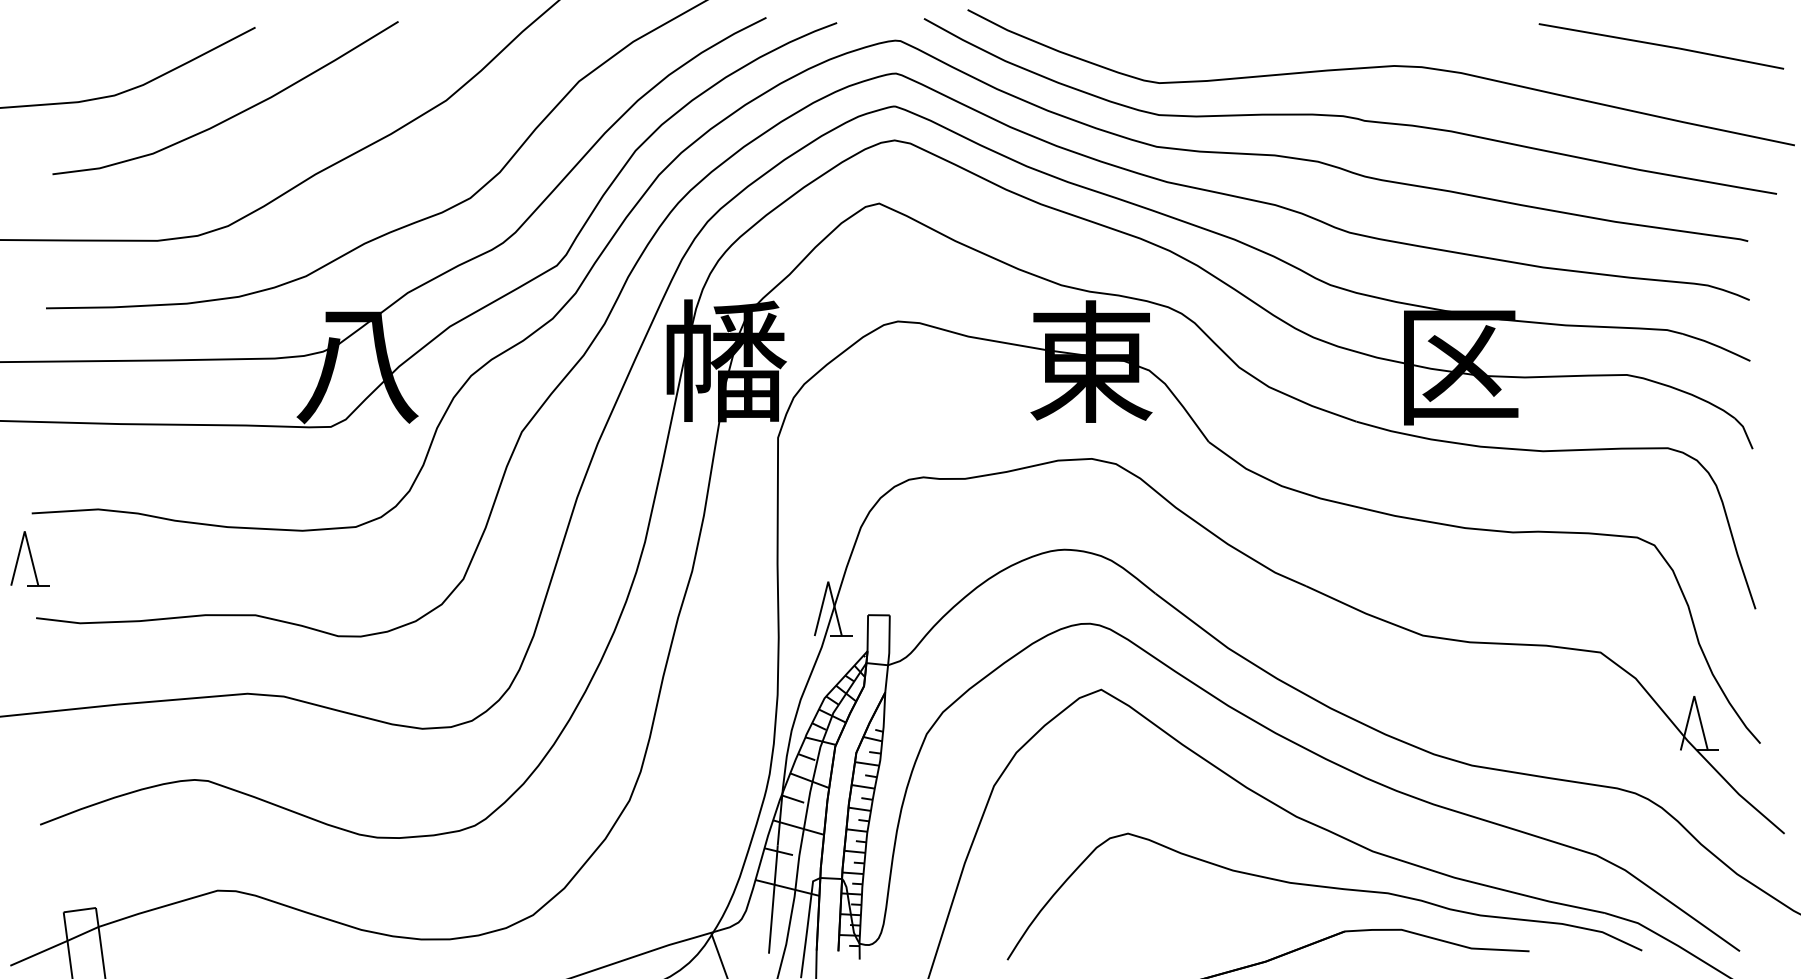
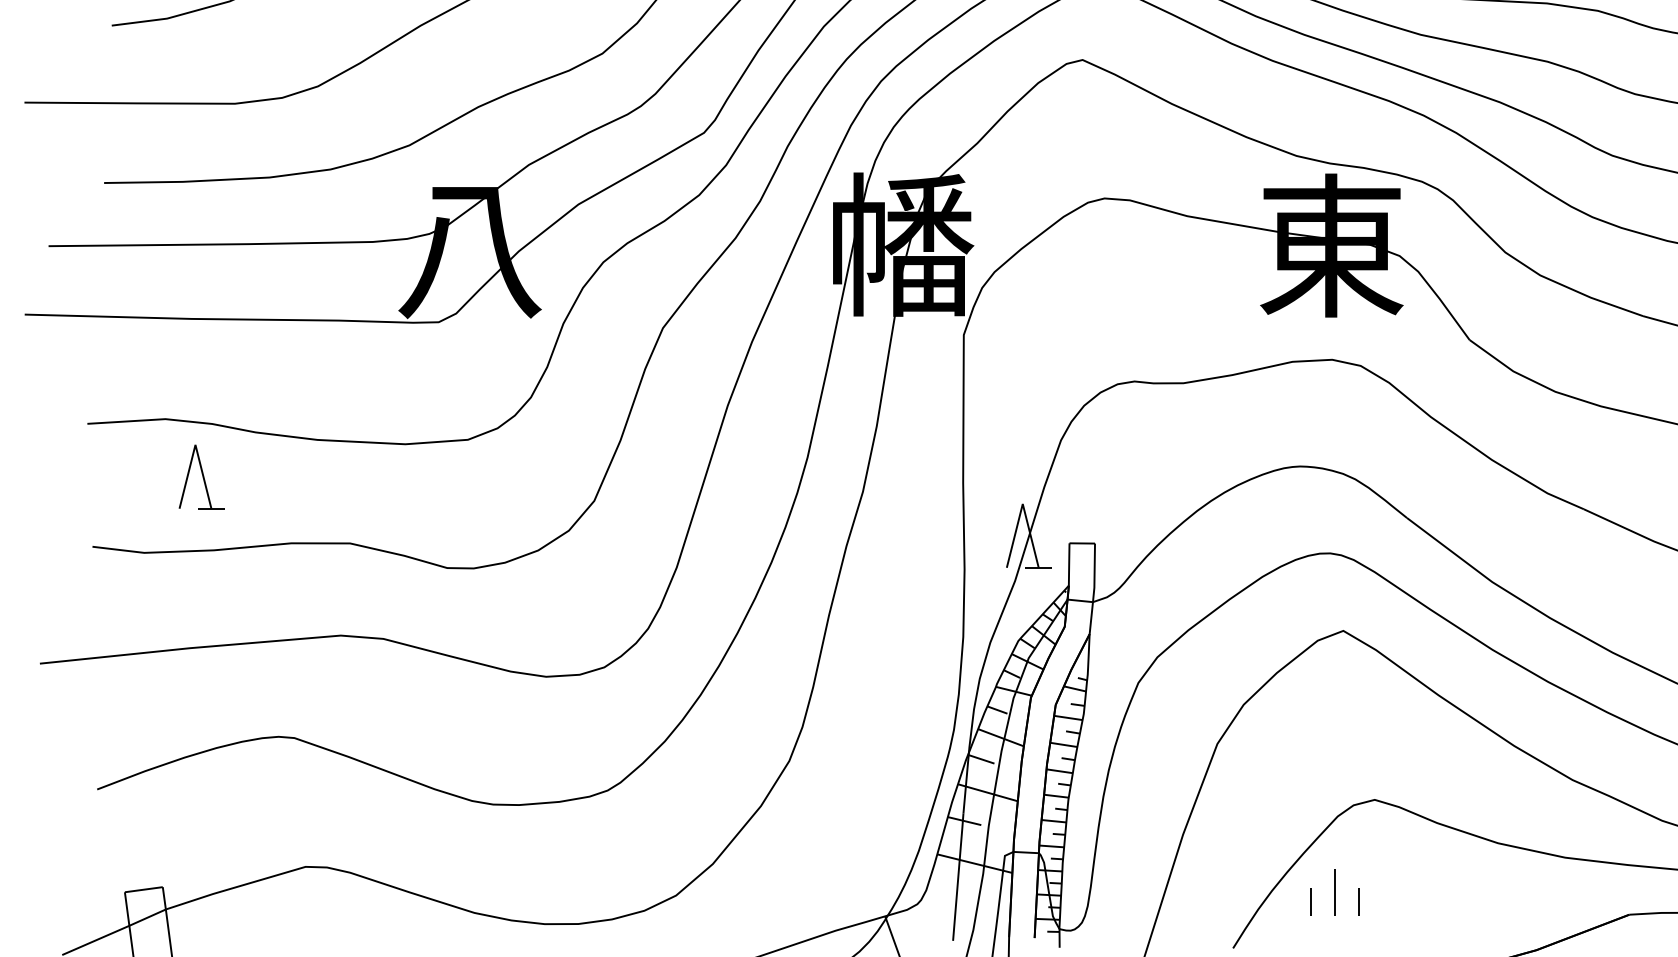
part: (29, 558) -> (201, 476), moved
part: (1093, 912) -> (1334, 892), added

